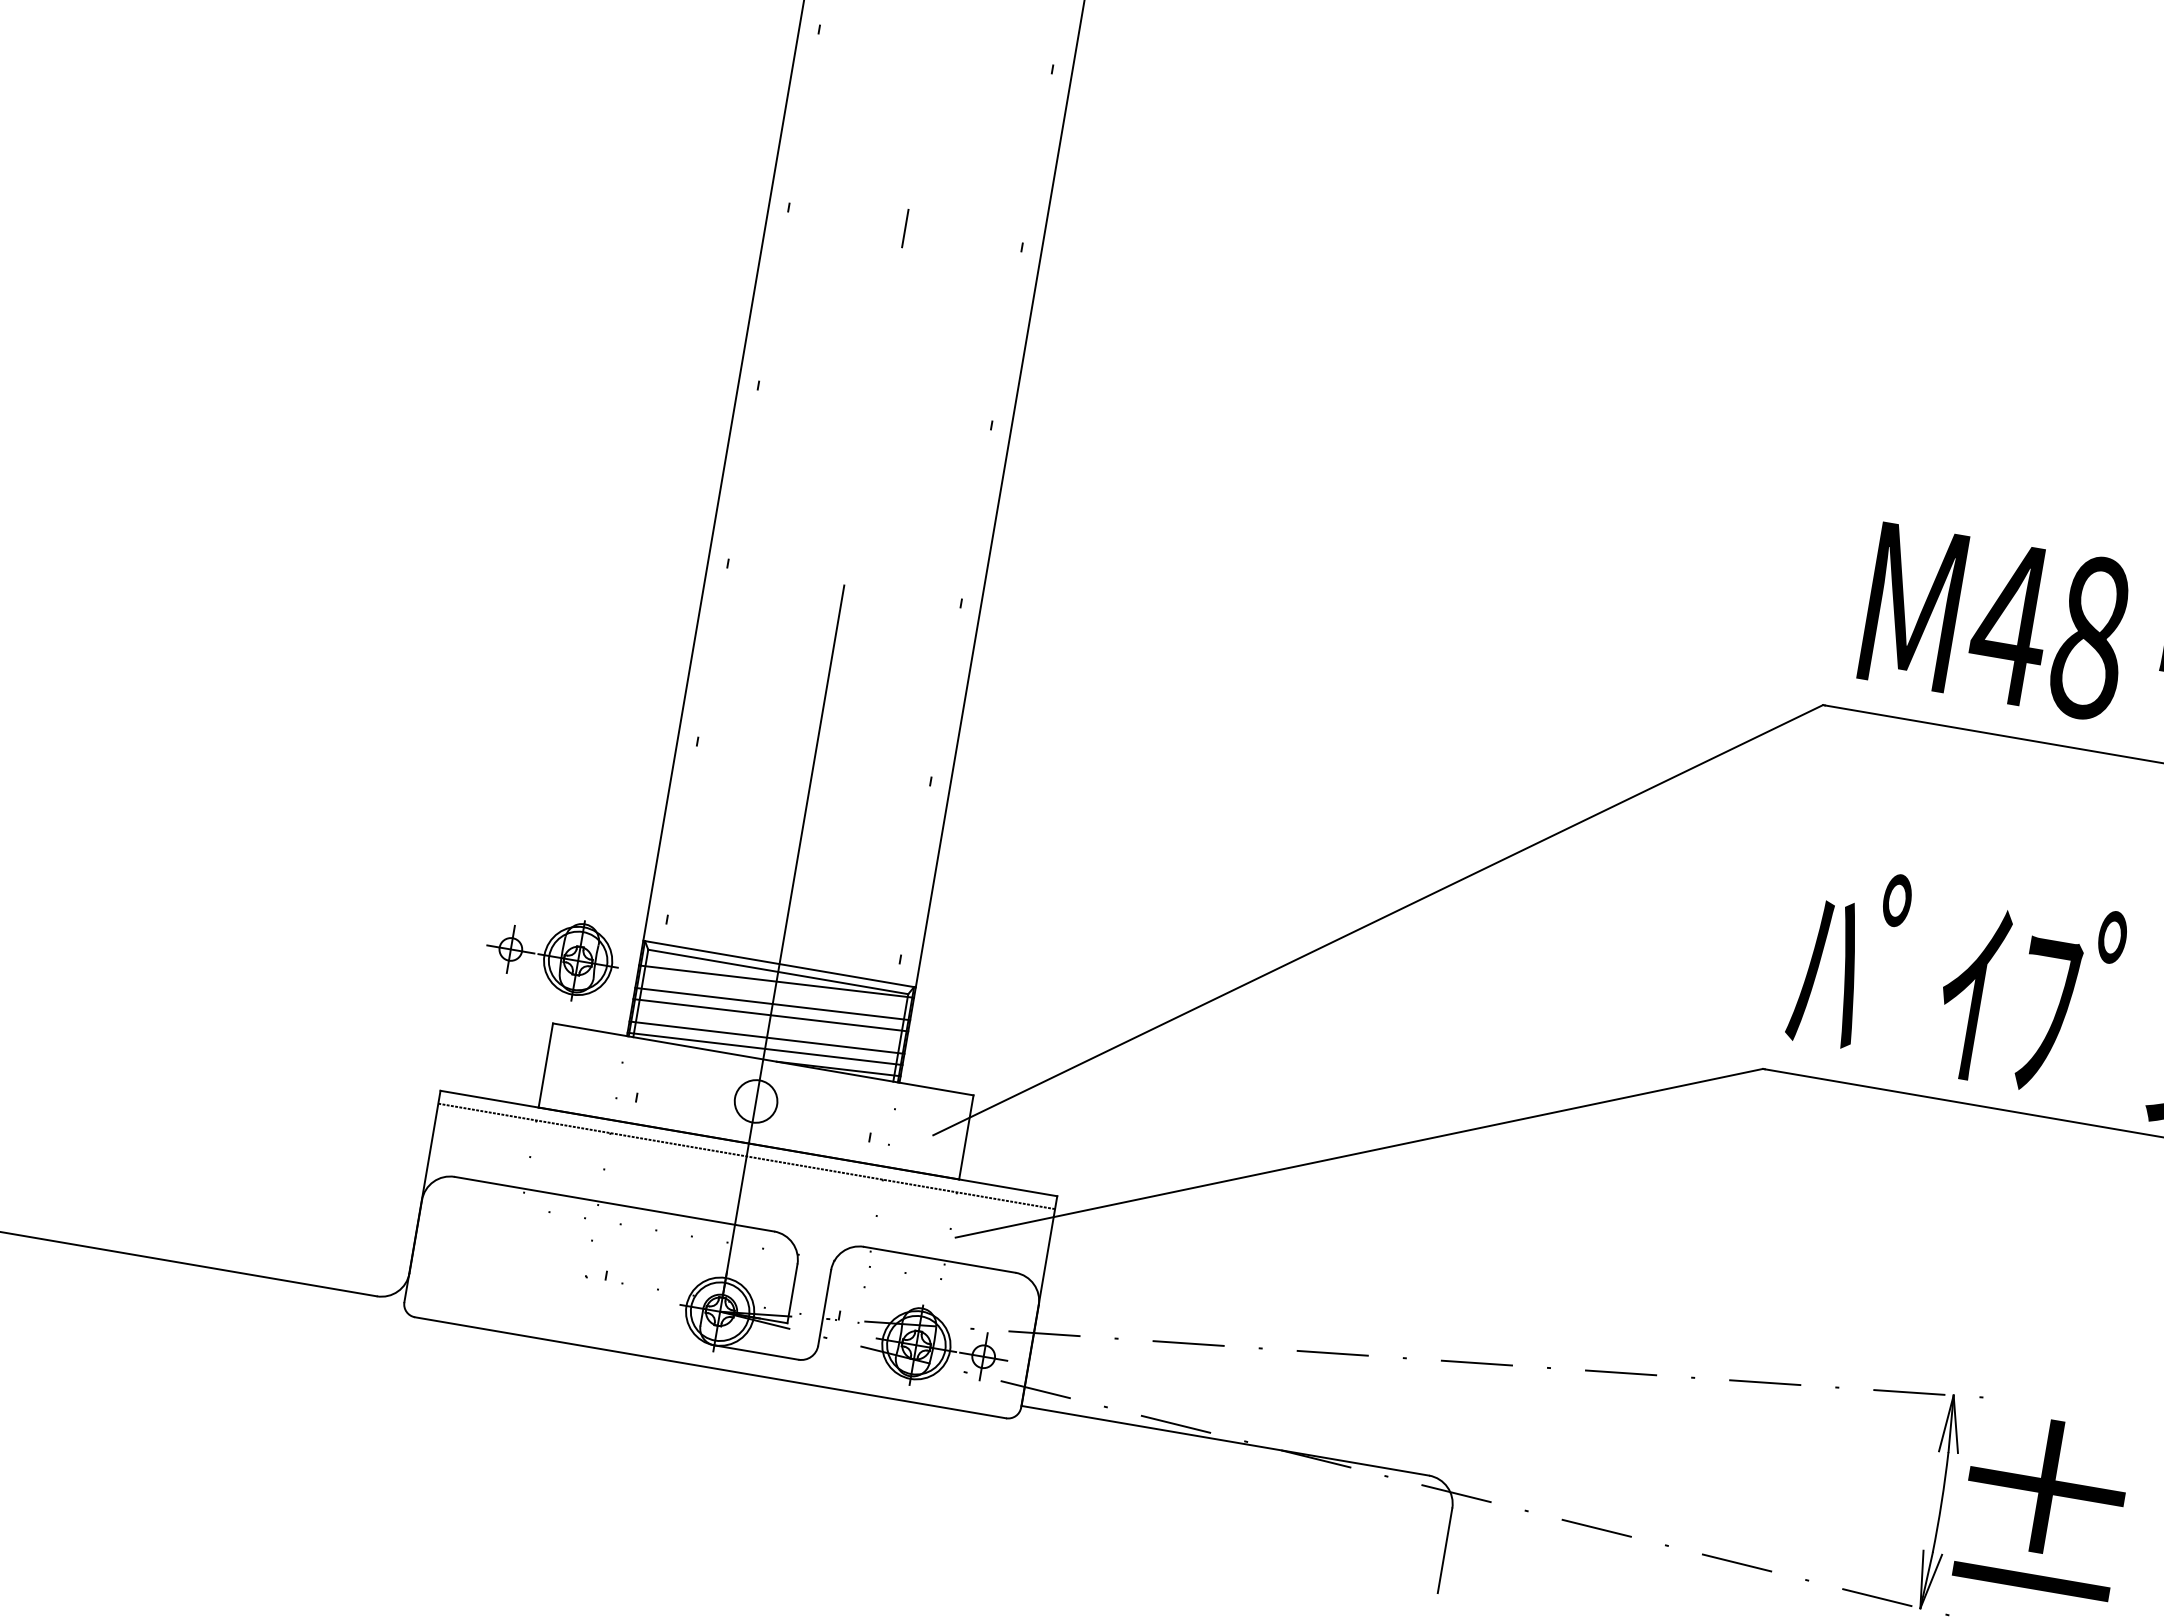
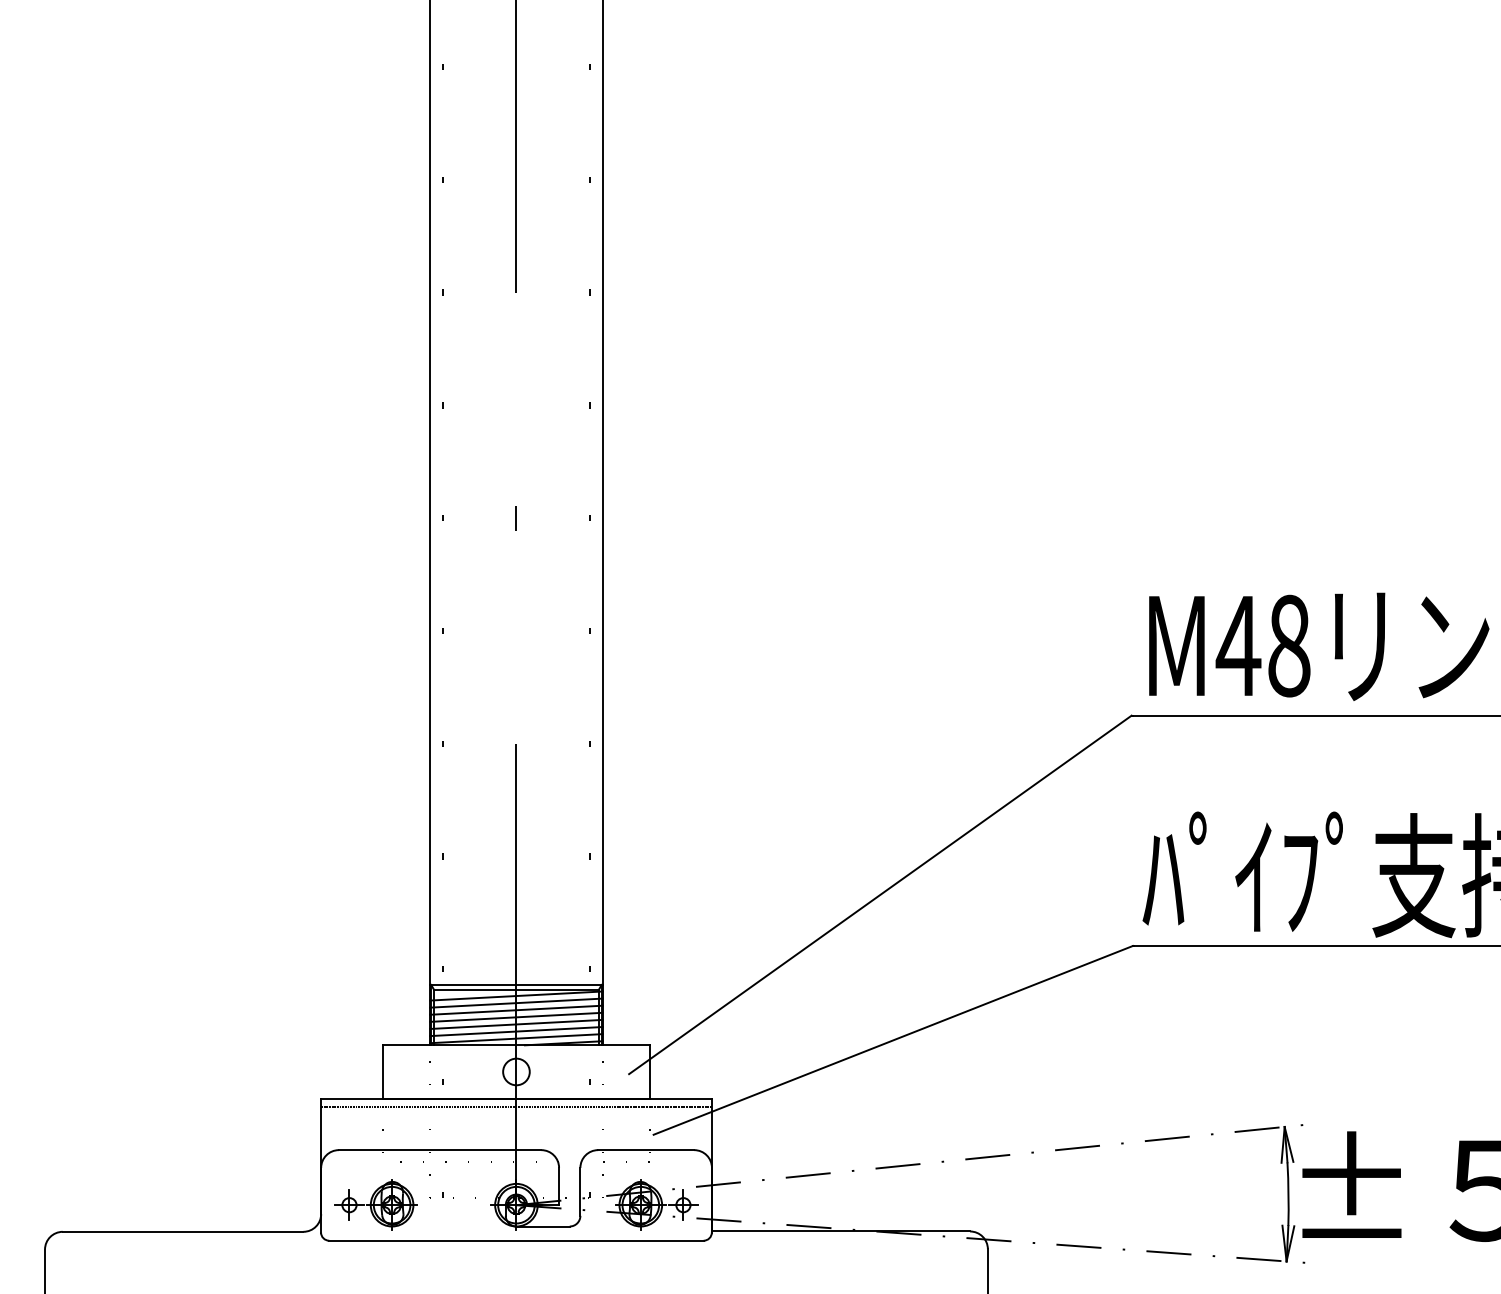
part: (552, 955) -> (375, 1204), moved
line: (774, 991) -> (516, 1002), added
line: (769, 1024) -> (516, 1023), added

